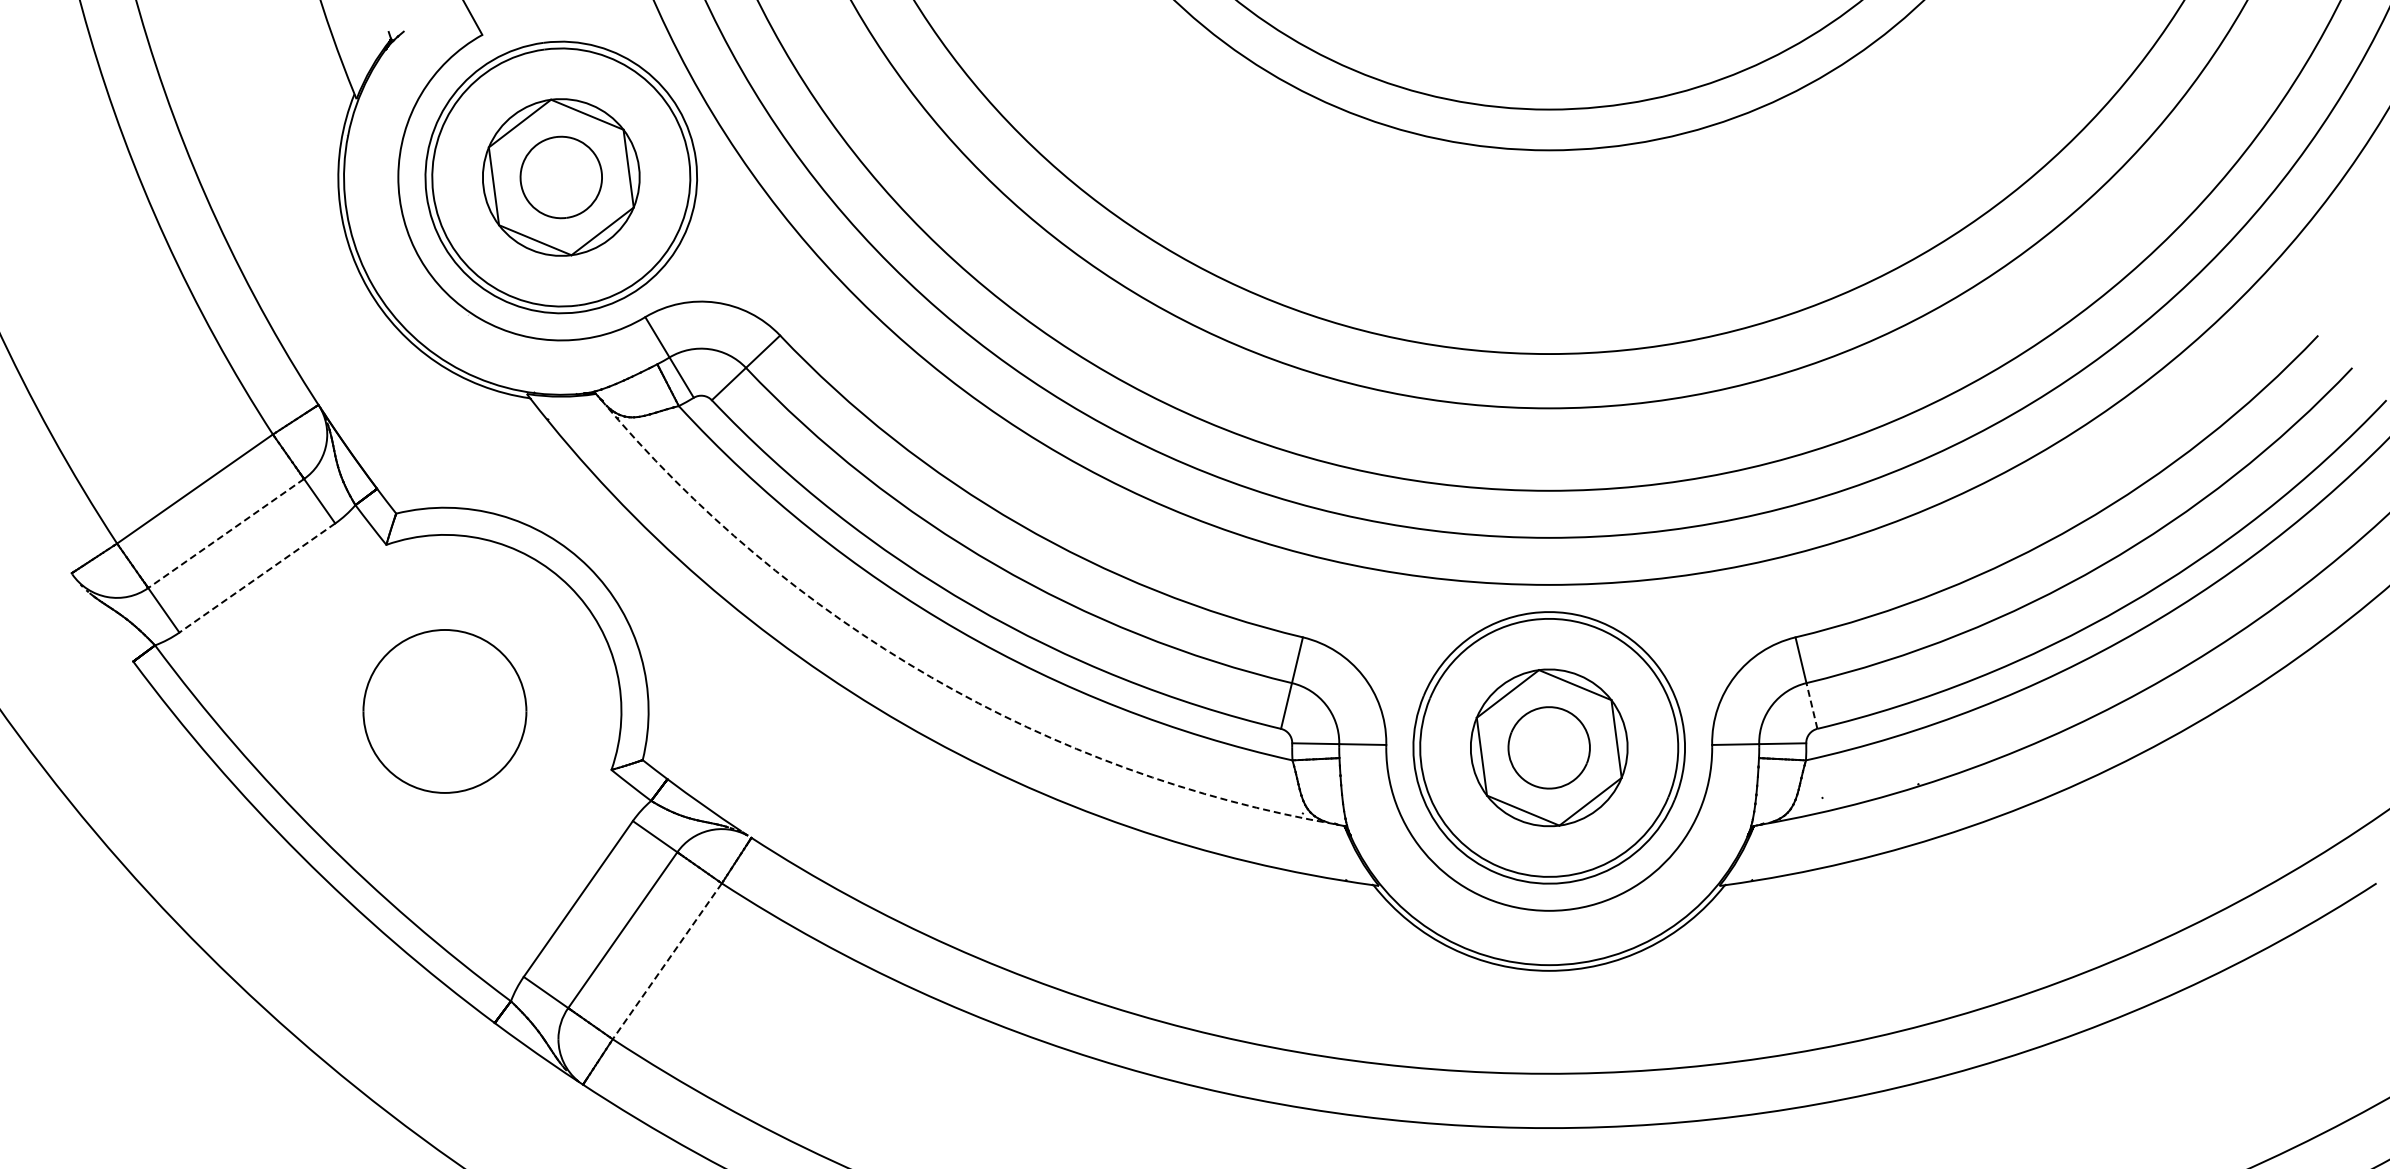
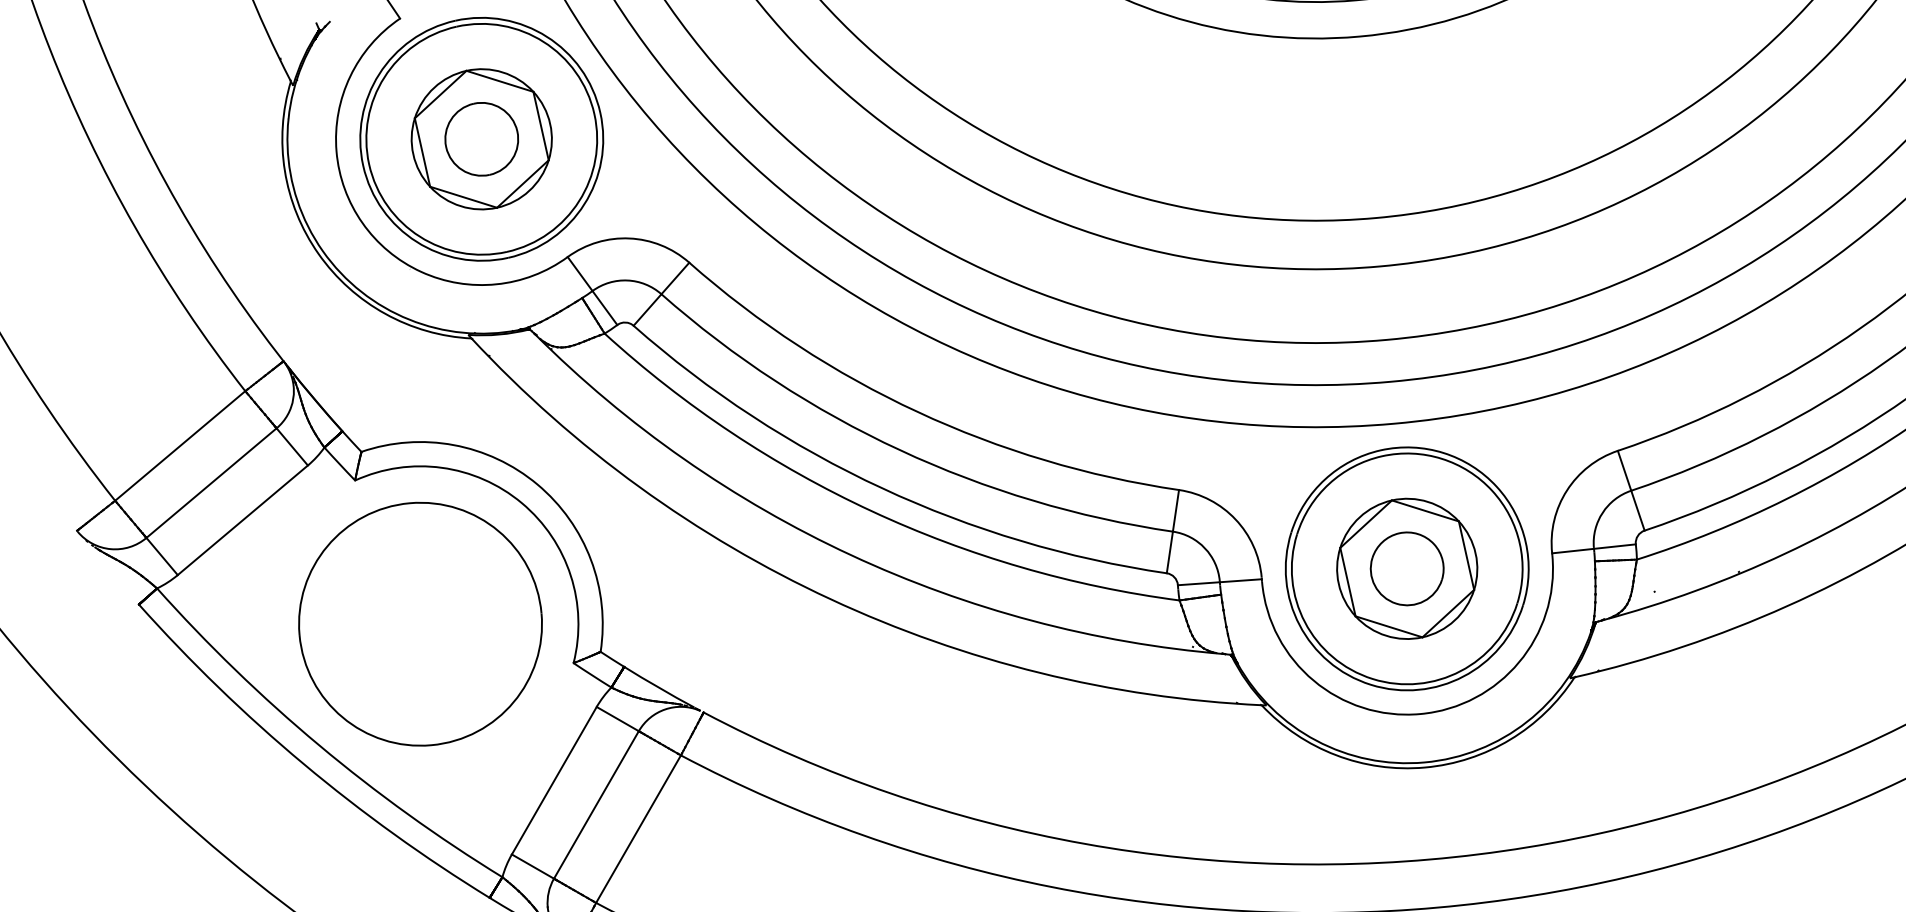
line: (225, 533) -> (210, 483), dashed -> solid
line: (256, 578) -> (242, 520), dashed -> solid
arc: (931, 677) -> (851, 555), dashed -> solid
line: (1811, 706) -> (1637, 511), dashed -> solid
part: (444, 711) -> (420, 624), size x1.67
line: (667, 961) -> (638, 829), dashed -> solid

